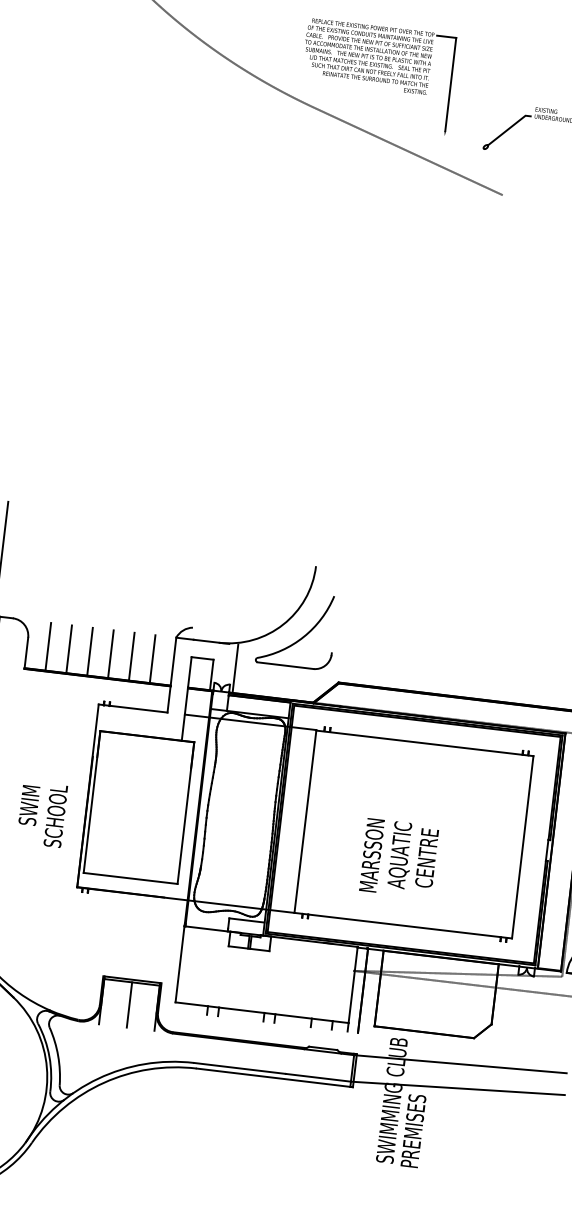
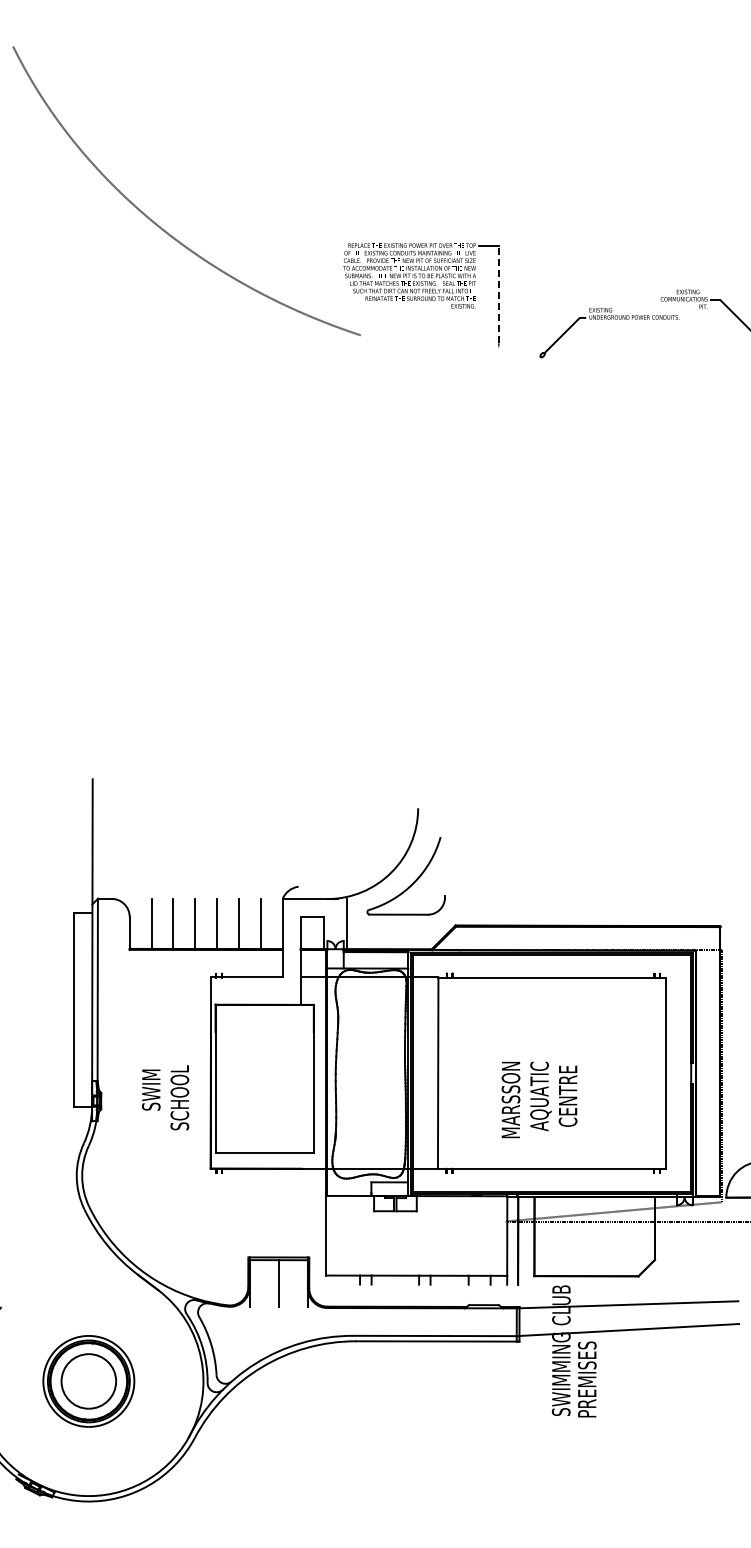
line: (450, 84) -> (498, 294), solid -> dashed
line: (407, 150) -> (462, 368), removed

